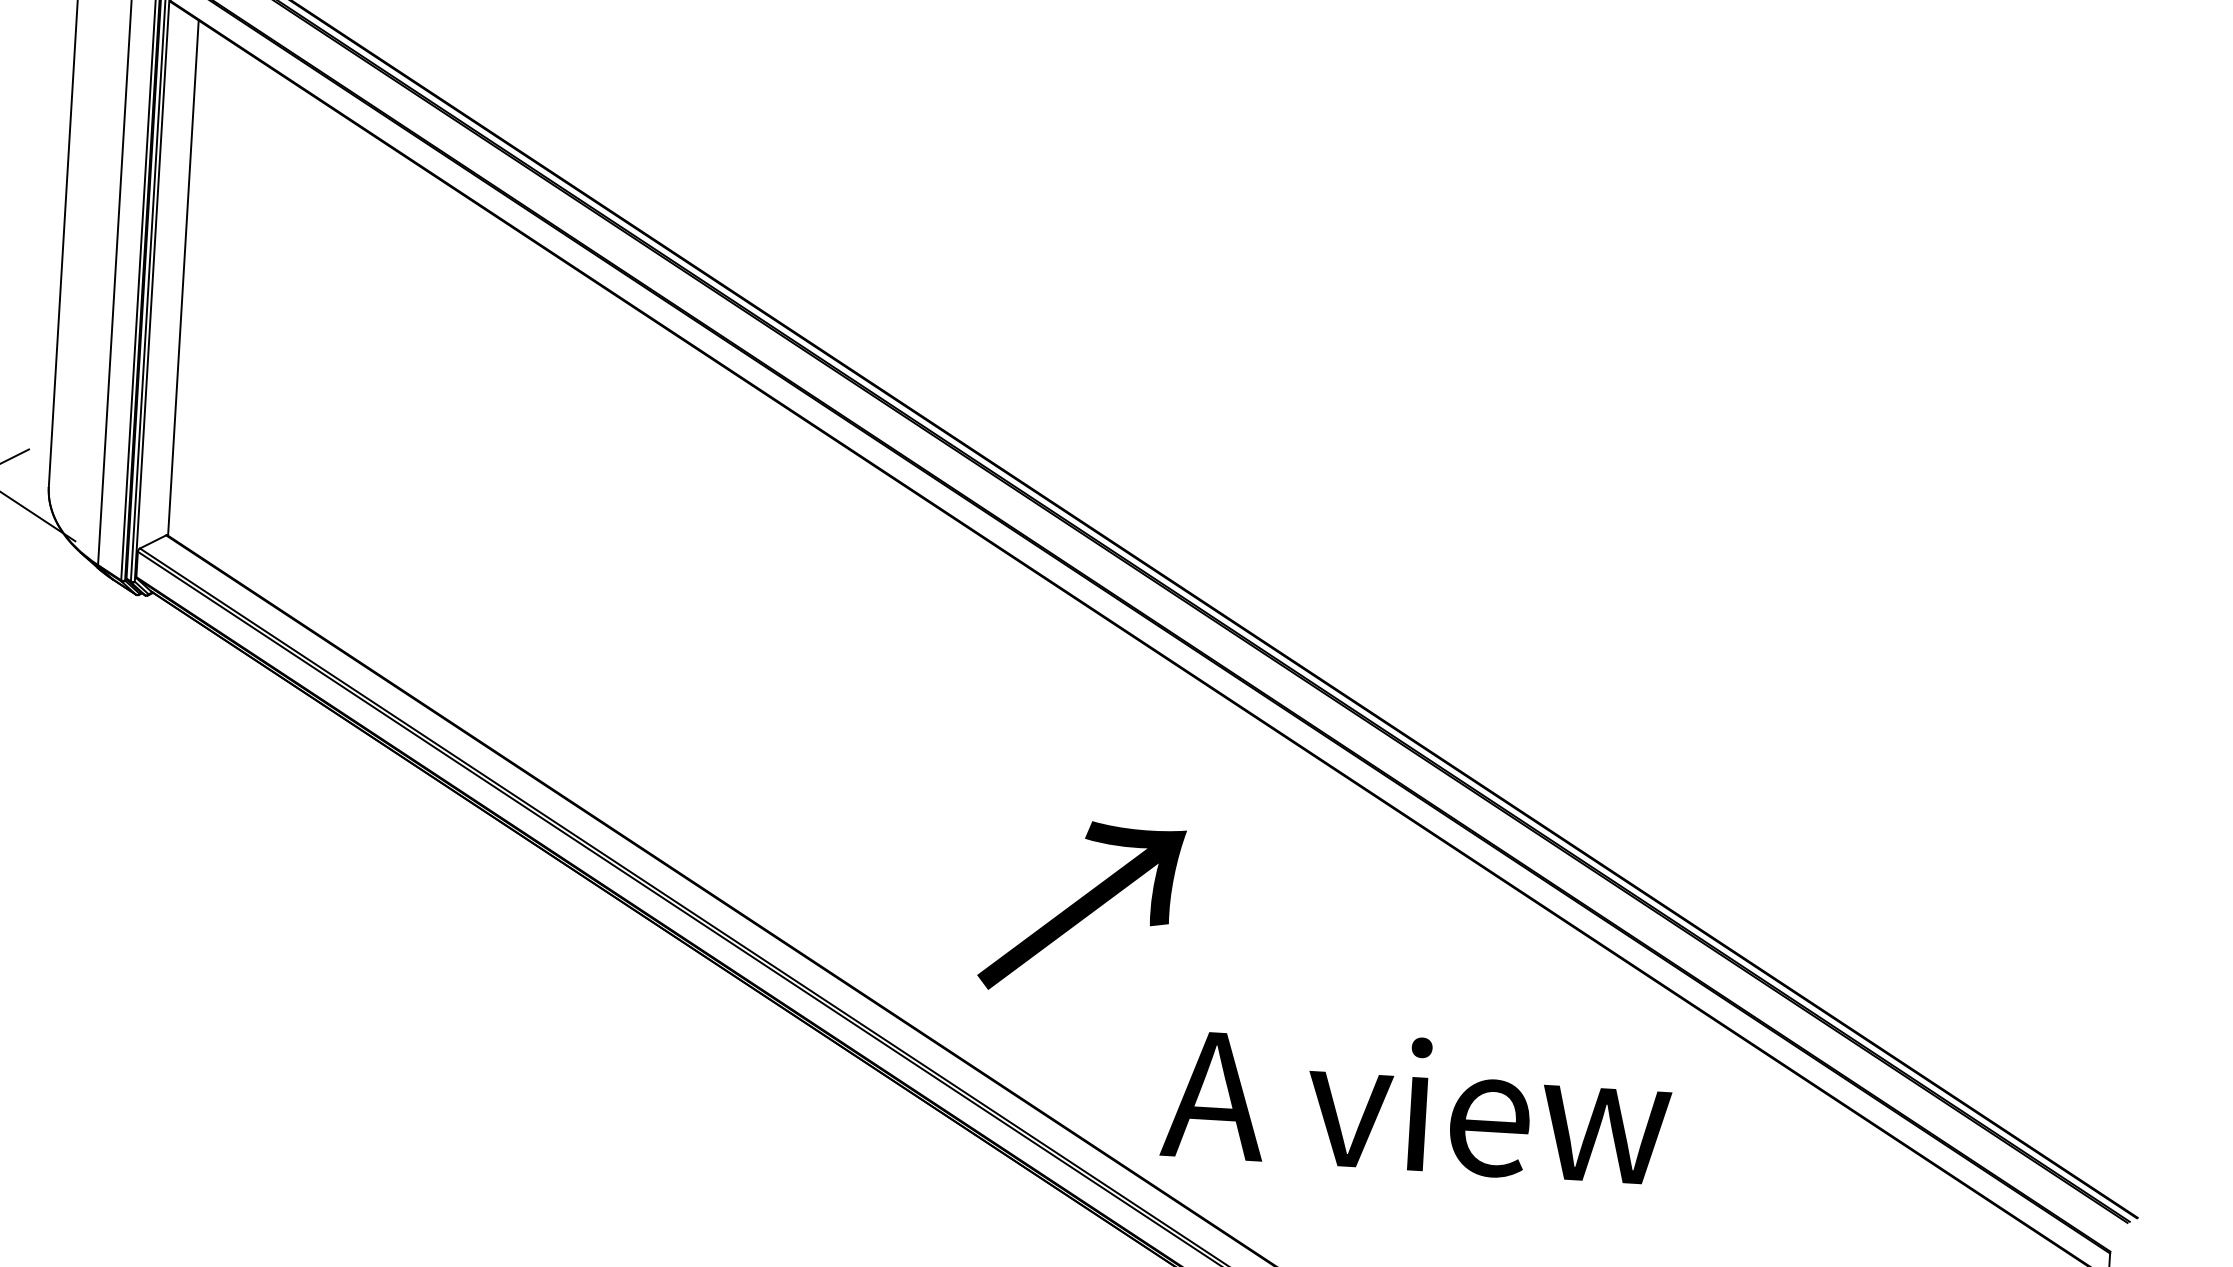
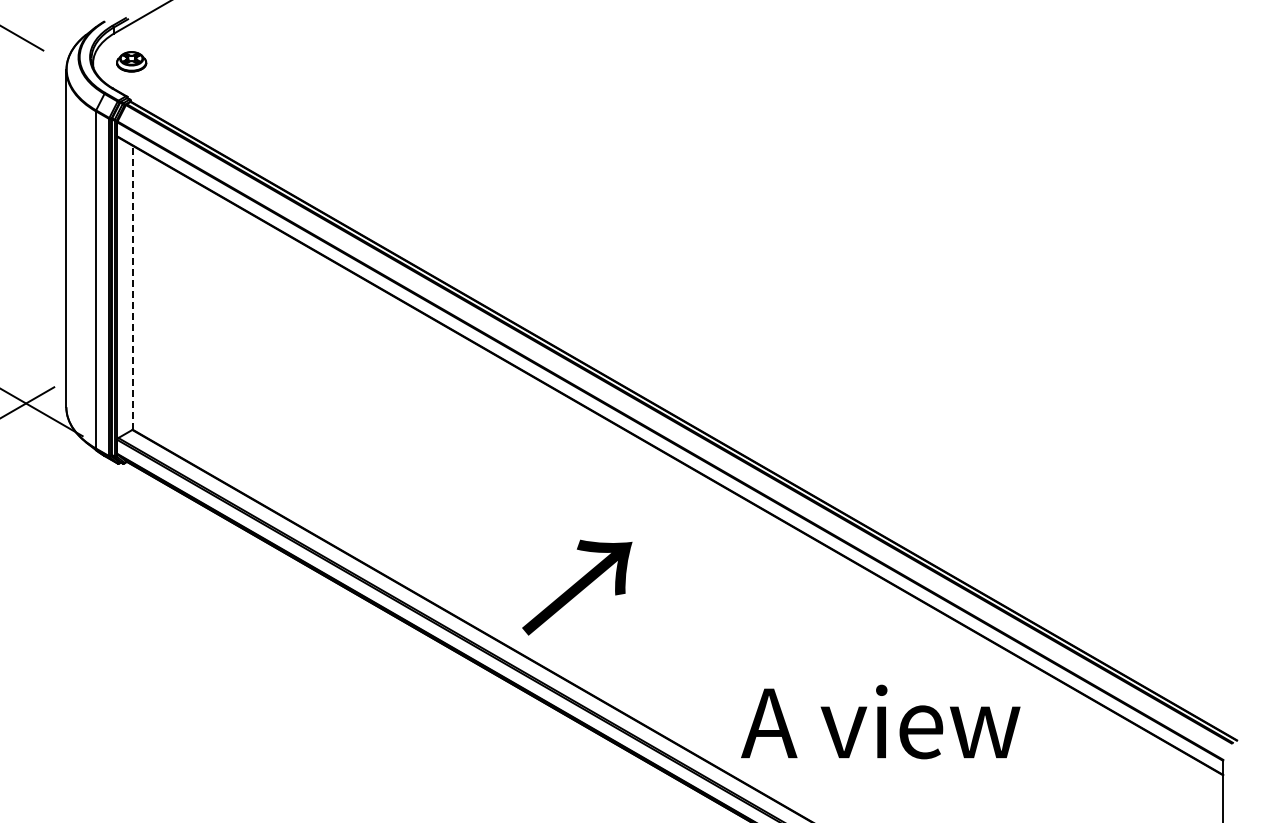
line: (183, 278) -> (133, 288), solid -> dashed
text: (1082, 907) -> (577, 587), moved
text: (1416, 1104) -> (880, 721), moved

